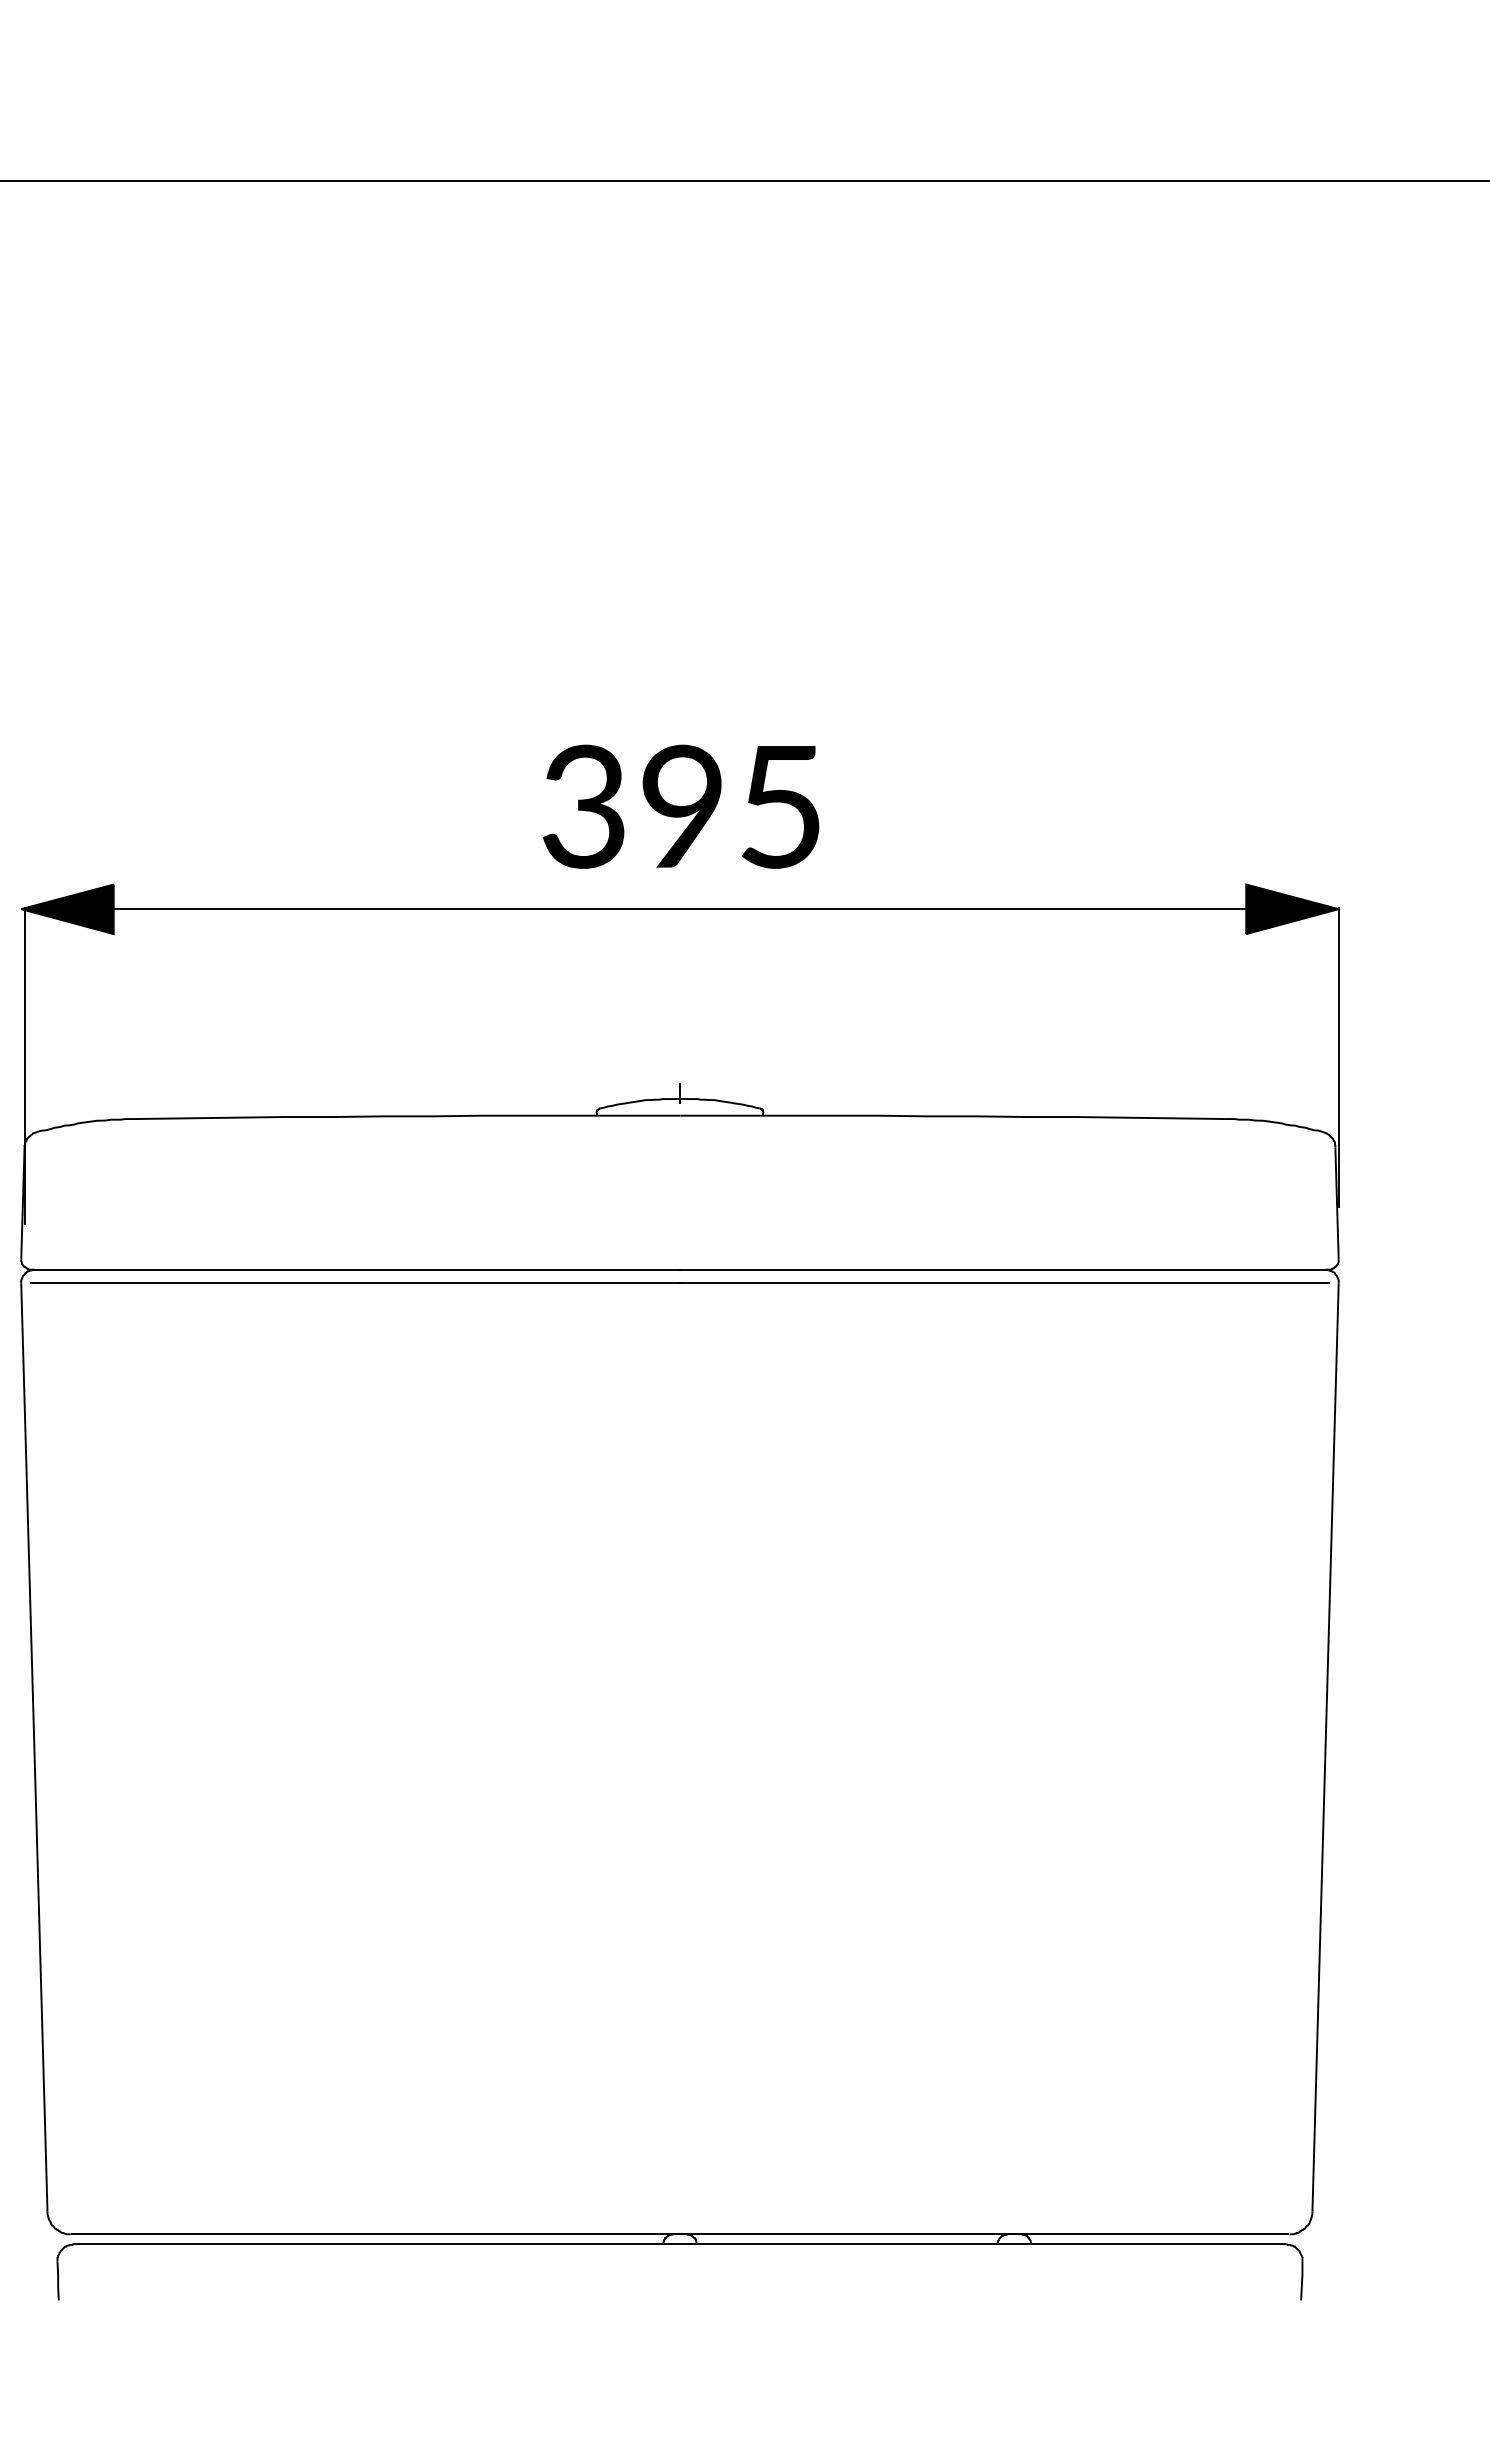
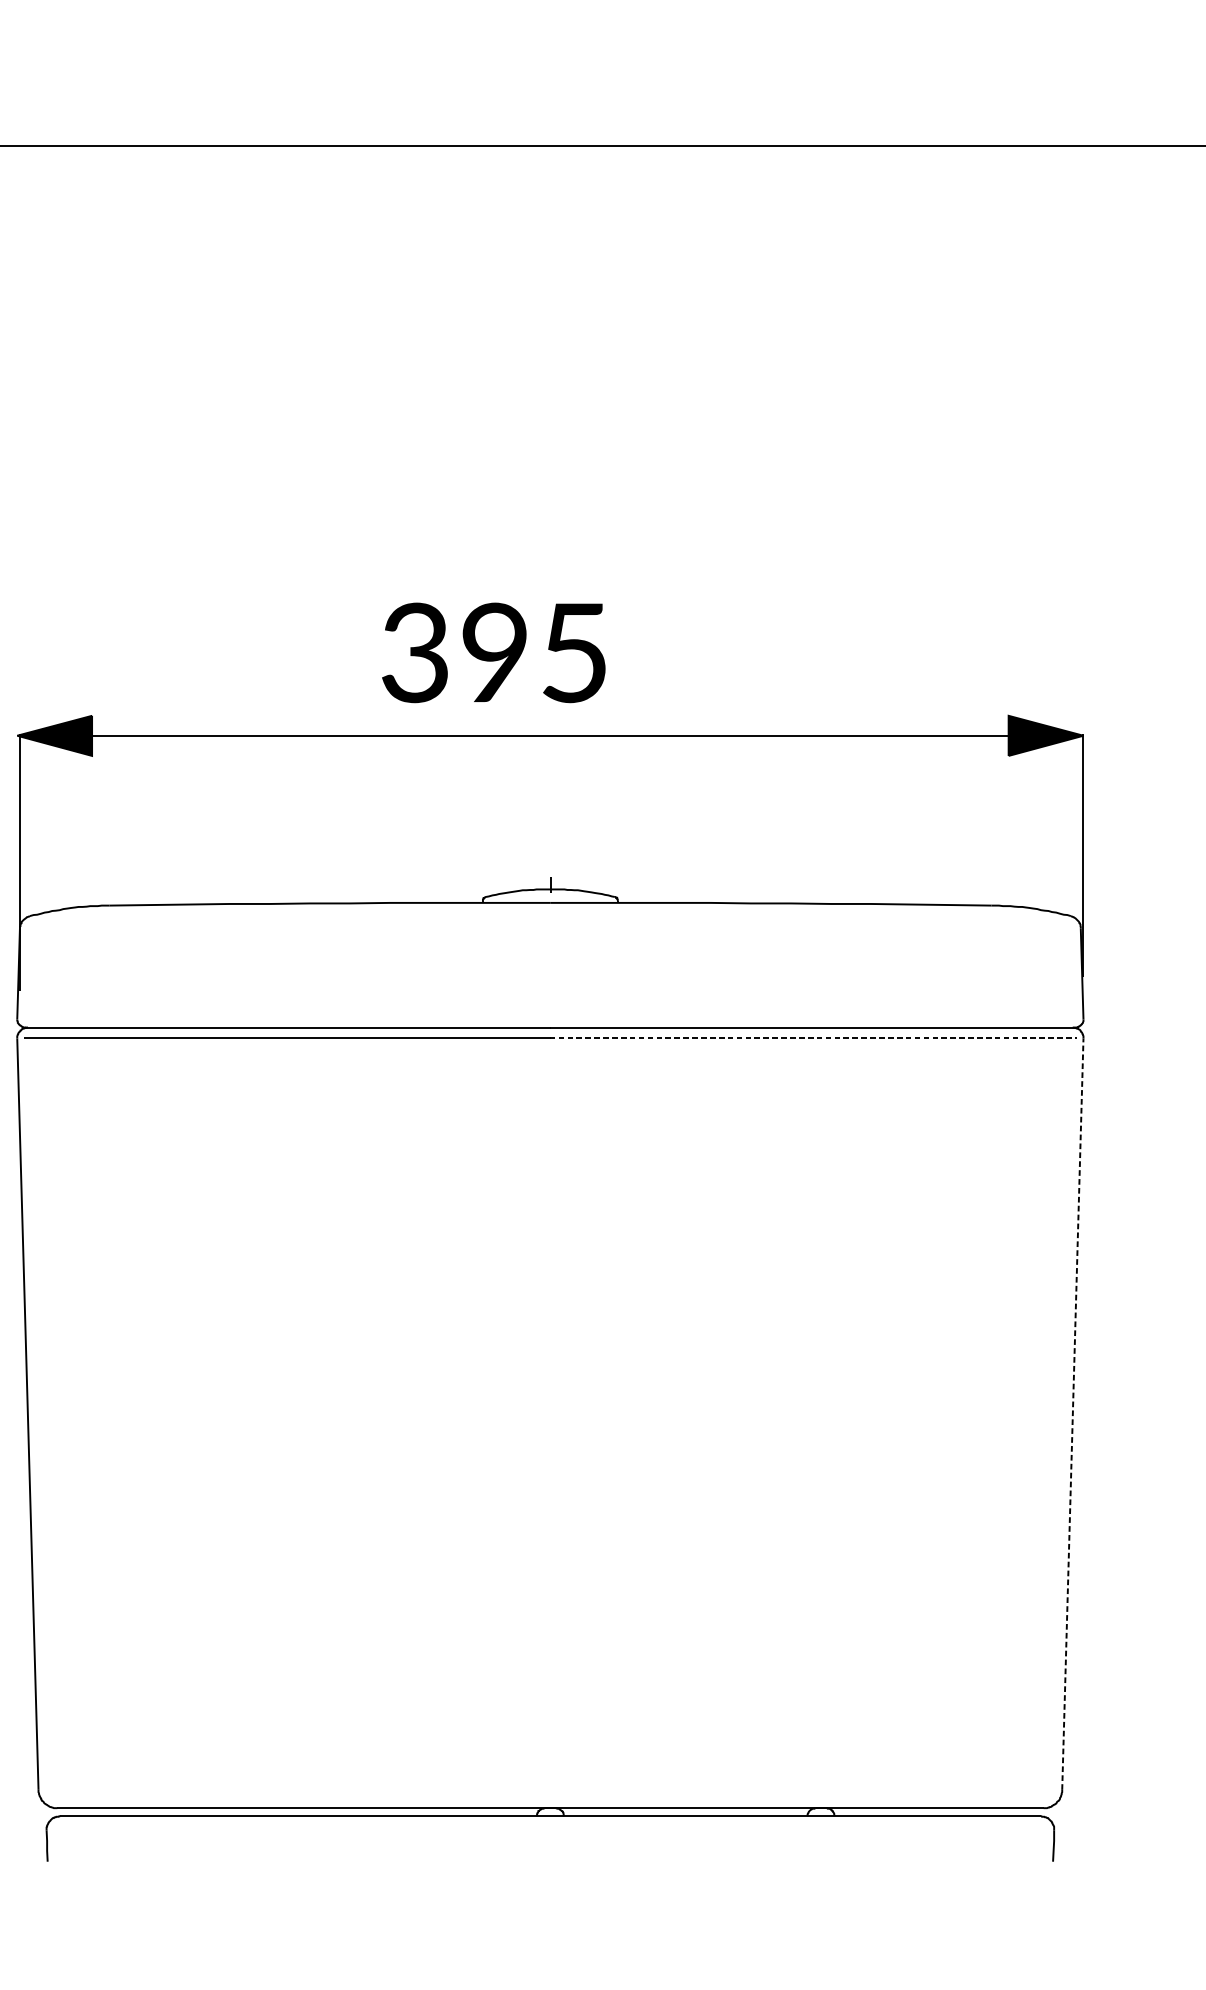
text: (681, 806) -> (494, 652), moved
line: (1004, 1282) -> (813, 1037), solid -> dashed
line: (1325, 1746) -> (1072, 1413), solid -> dashed

